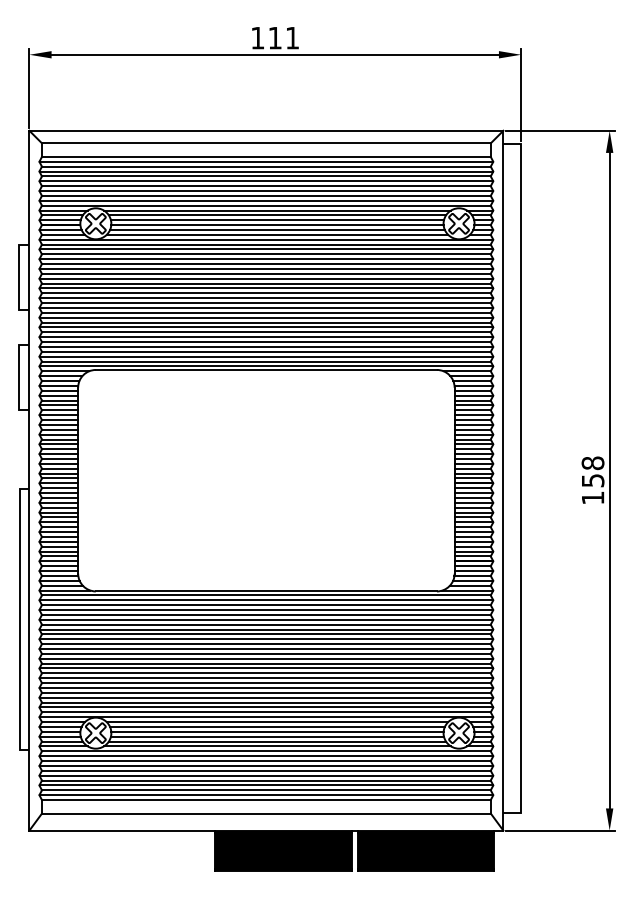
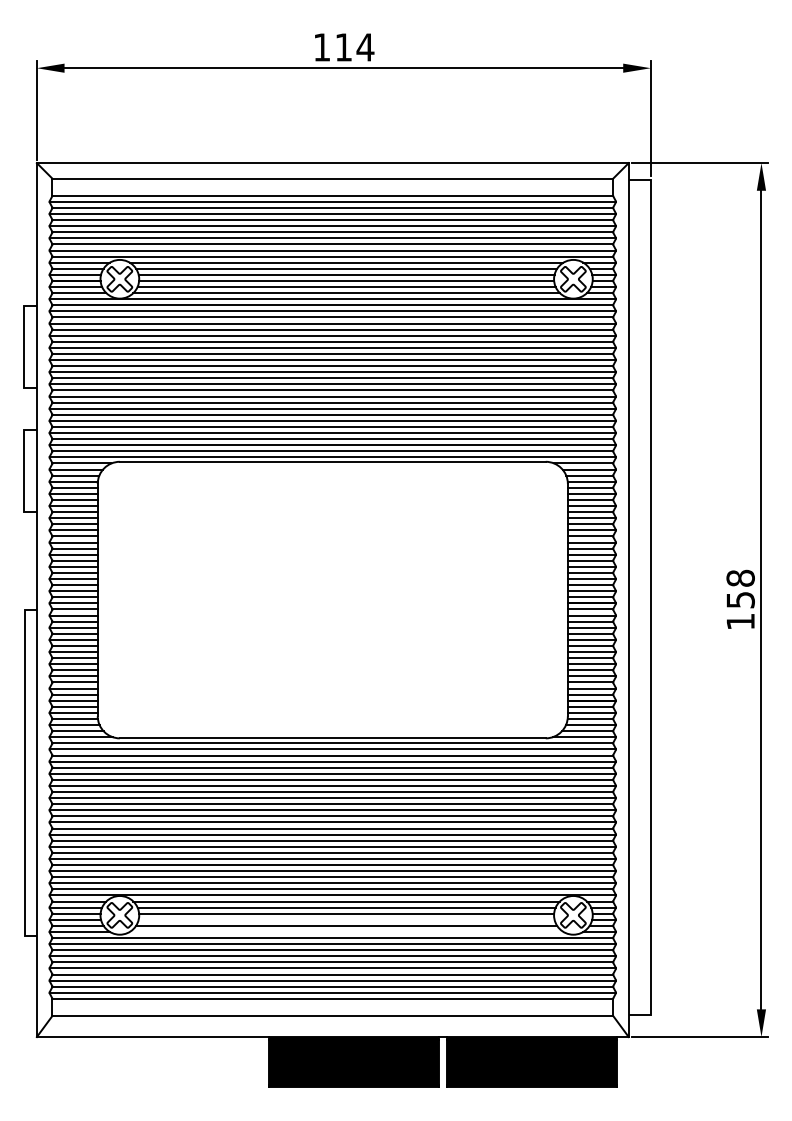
text: (292, 38) -> (365, 47), 111 -> 114
line: (277, 736) -> (346, 919), removed
line: (277, 746) -> (346, 931), removed

